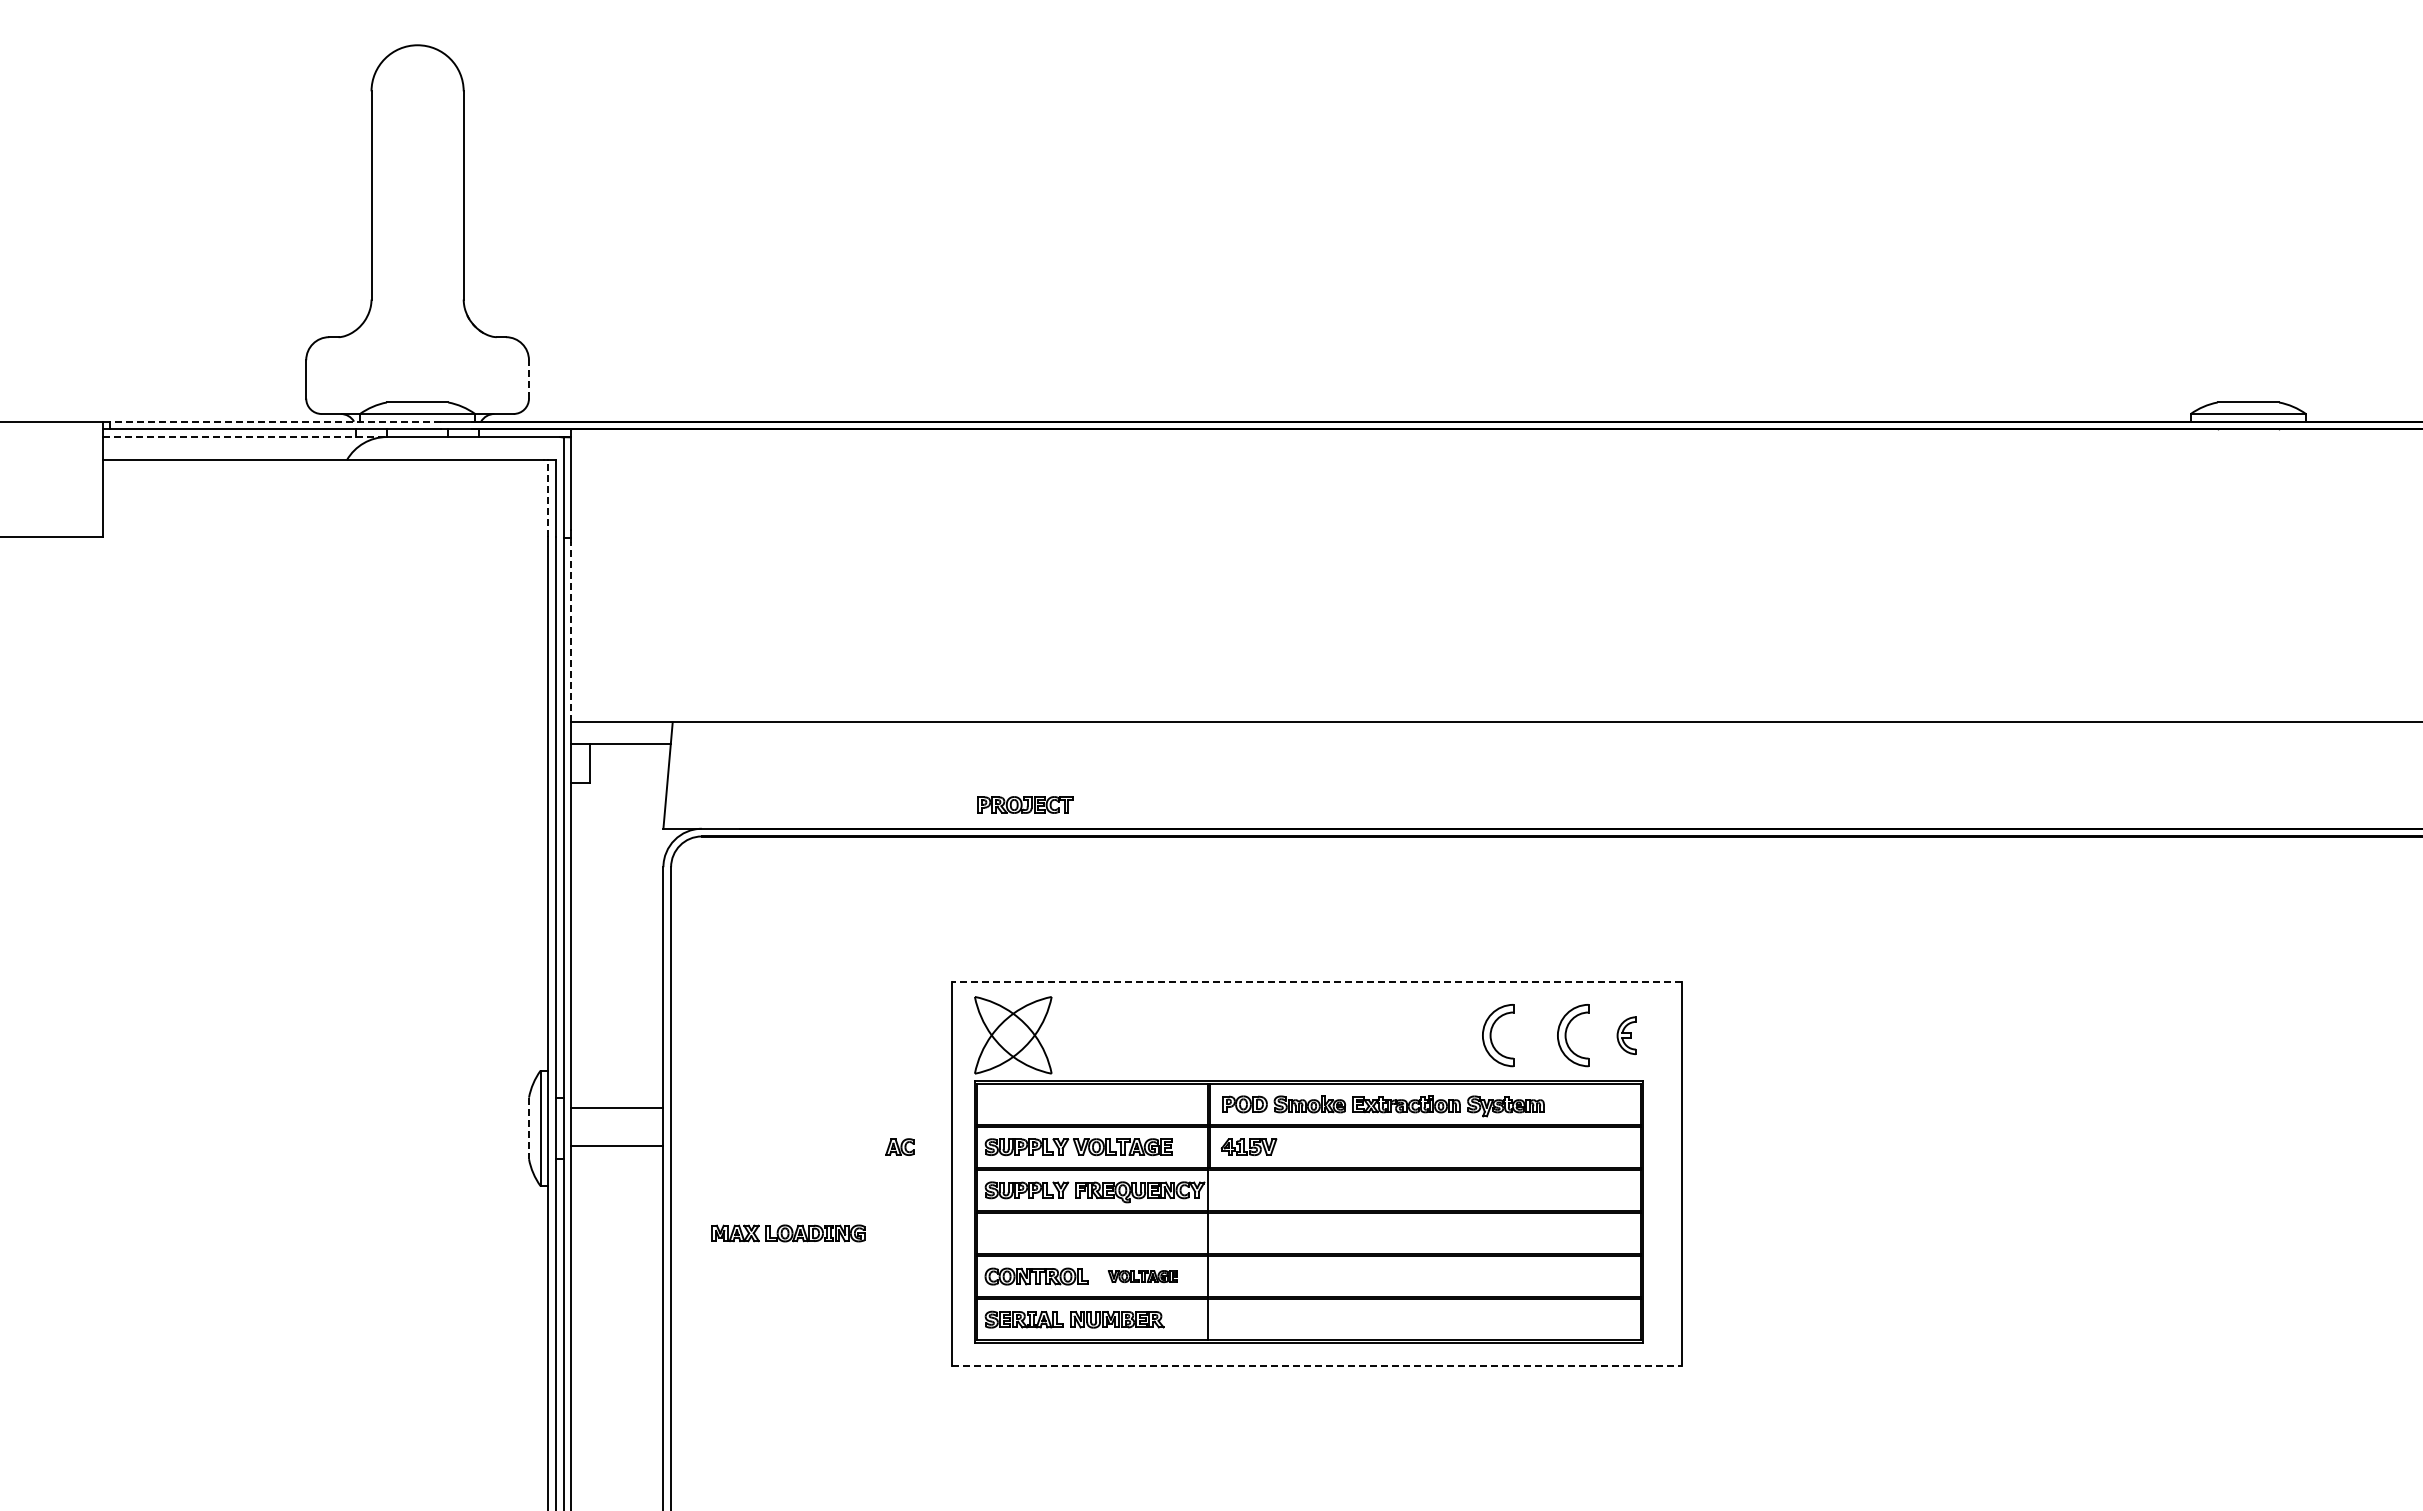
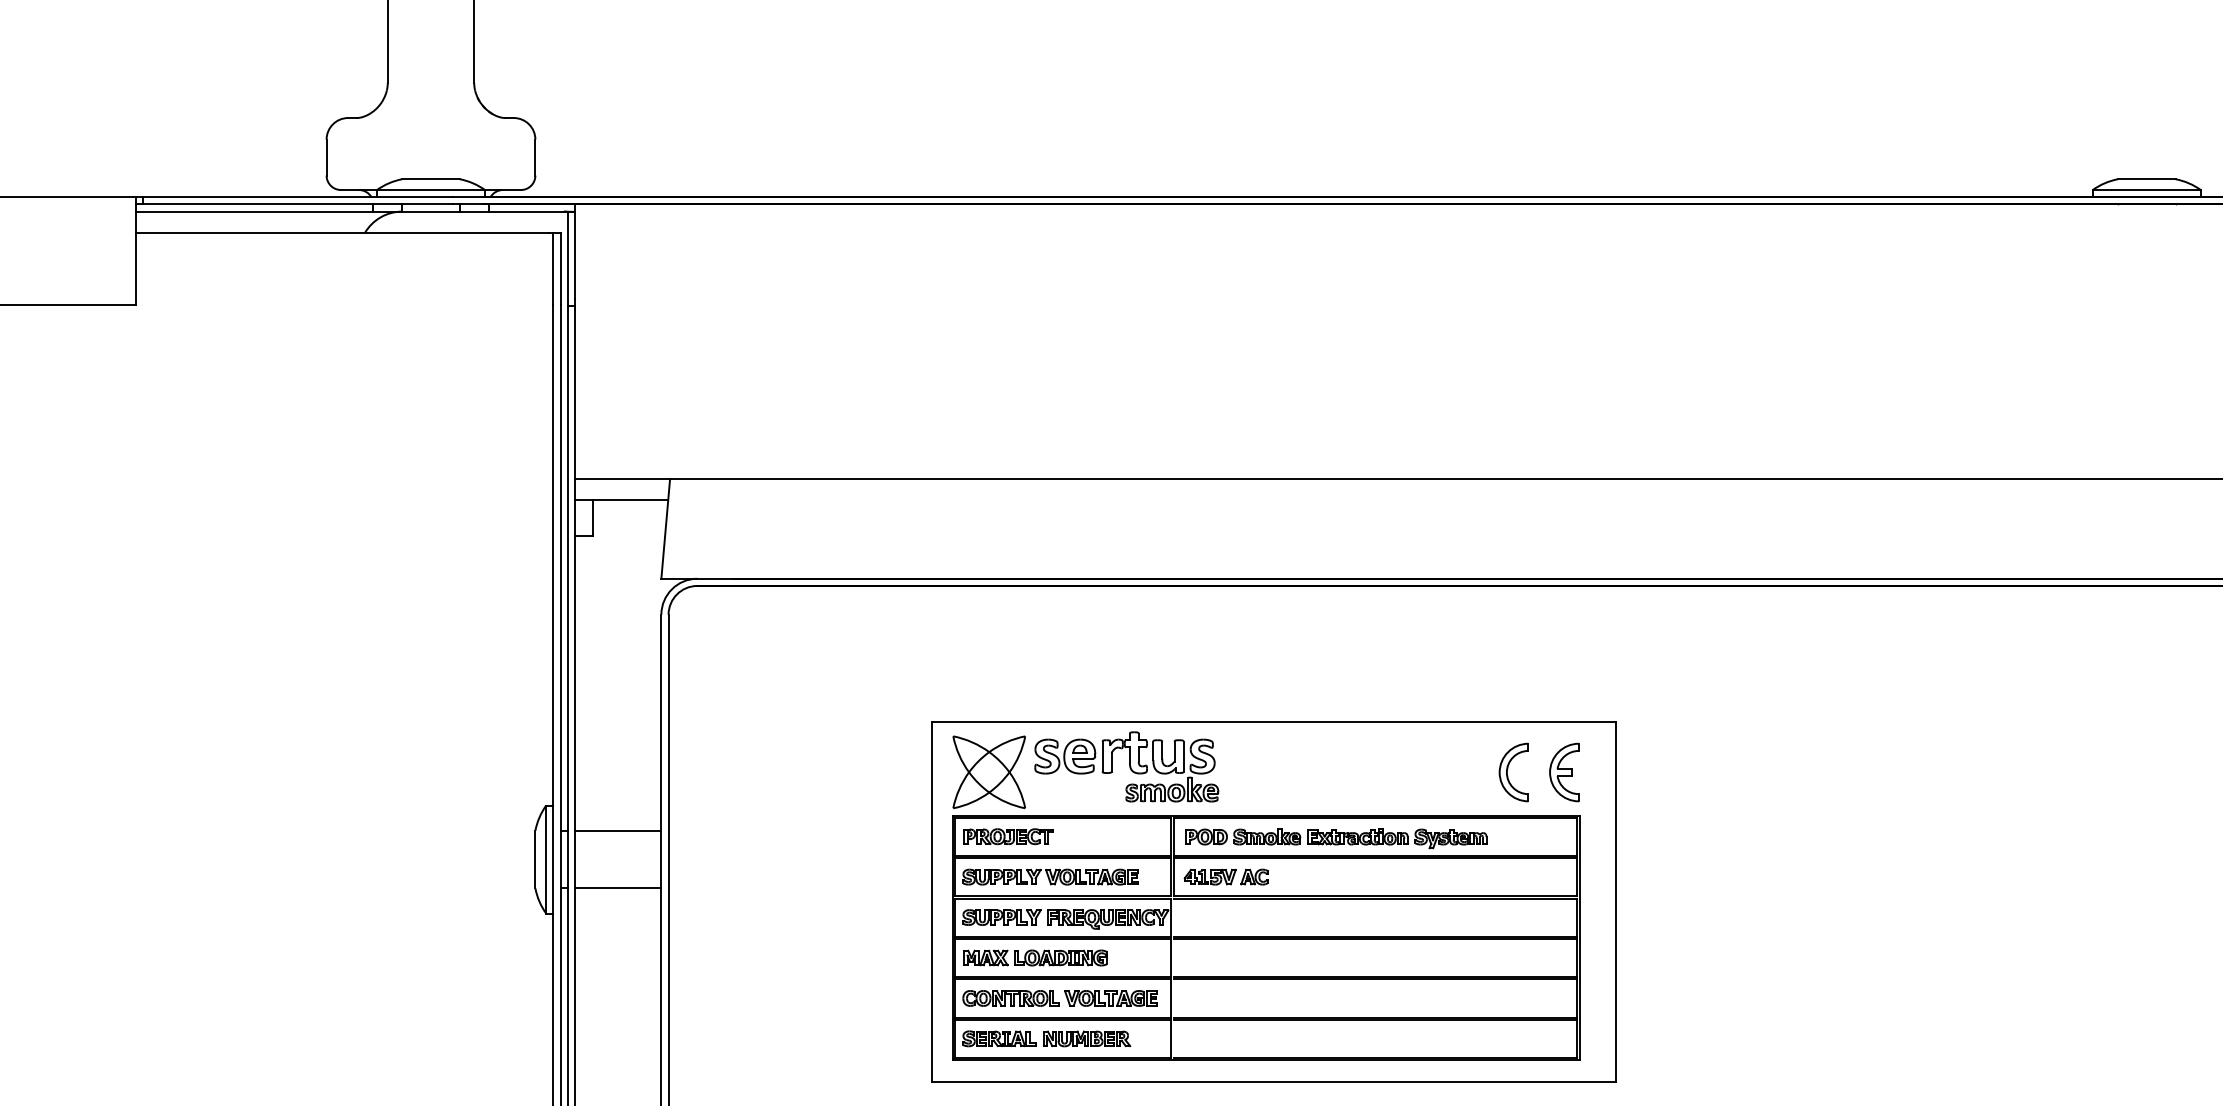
line: (529, 378) -> (535, 156), dashed -> solid
line: (275, 421) -> (297, 197), dashed -> solid
line: (245, 437) -> (269, 212), dashed -> solid
line: (548, 497) -> (553, 268), dashed -> solid
line: (571, 631) -> (575, 393), dashed -> solid
part: (1025, 804) -> (1008, 836), moved
line: (1316, 981) -> (1273, 721), dashed -> solid
part: (1159, 1029) -> (1126, 766), added
part: (1491, 1035) -> (1437, 772), removed
part: (1626, 1035) -> (1563, 772), size x1.67
line: (617, 1108) -> (618, 888), moved
line: (529, 1128) -> (535, 859), dashed -> solid
line: (617, 1145) -> (618, 830), moved
part: (899, 1146) -> (1253, 876), moved
part: (788, 1233) -> (1035, 958), moved
part: (1142, 1276) -> (1110, 998), size x1.43
line: (1316, 1365) -> (1273, 1081), dashed -> solid

